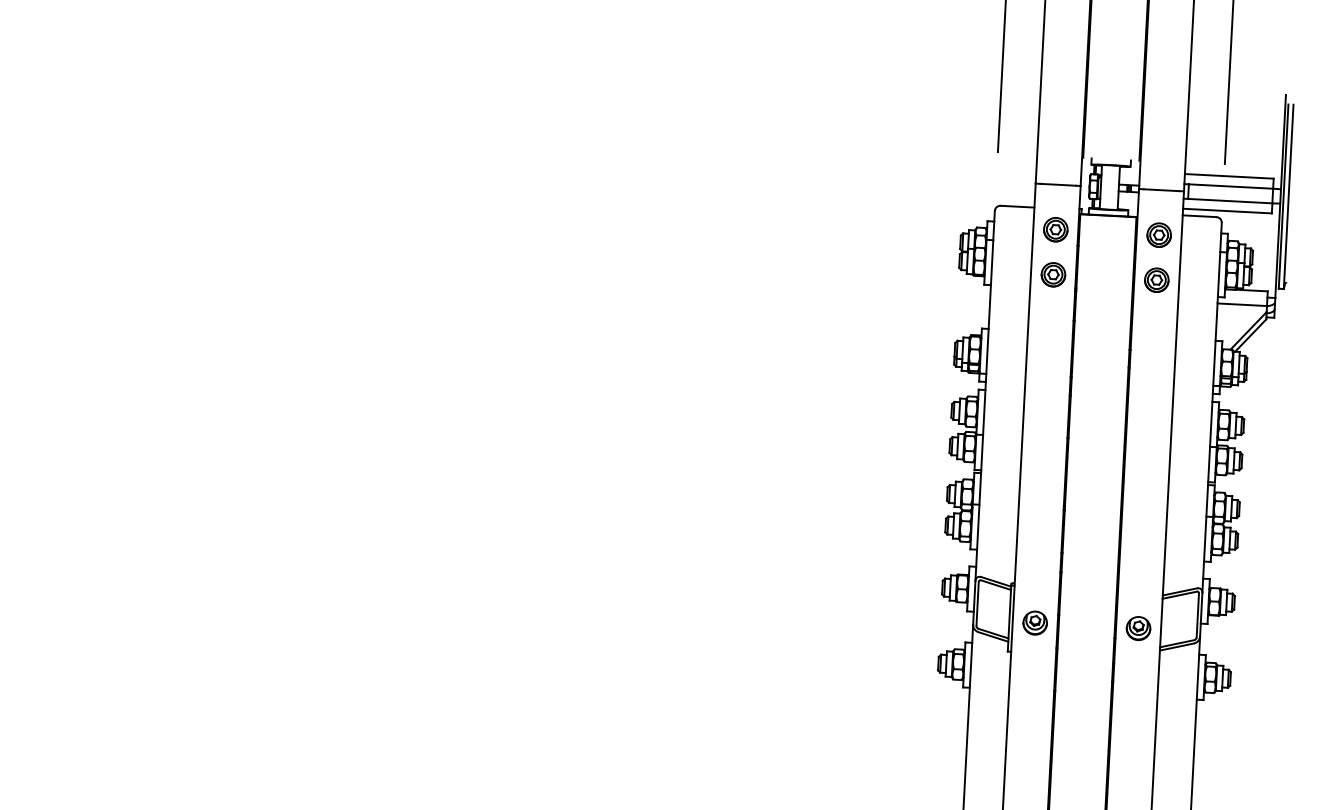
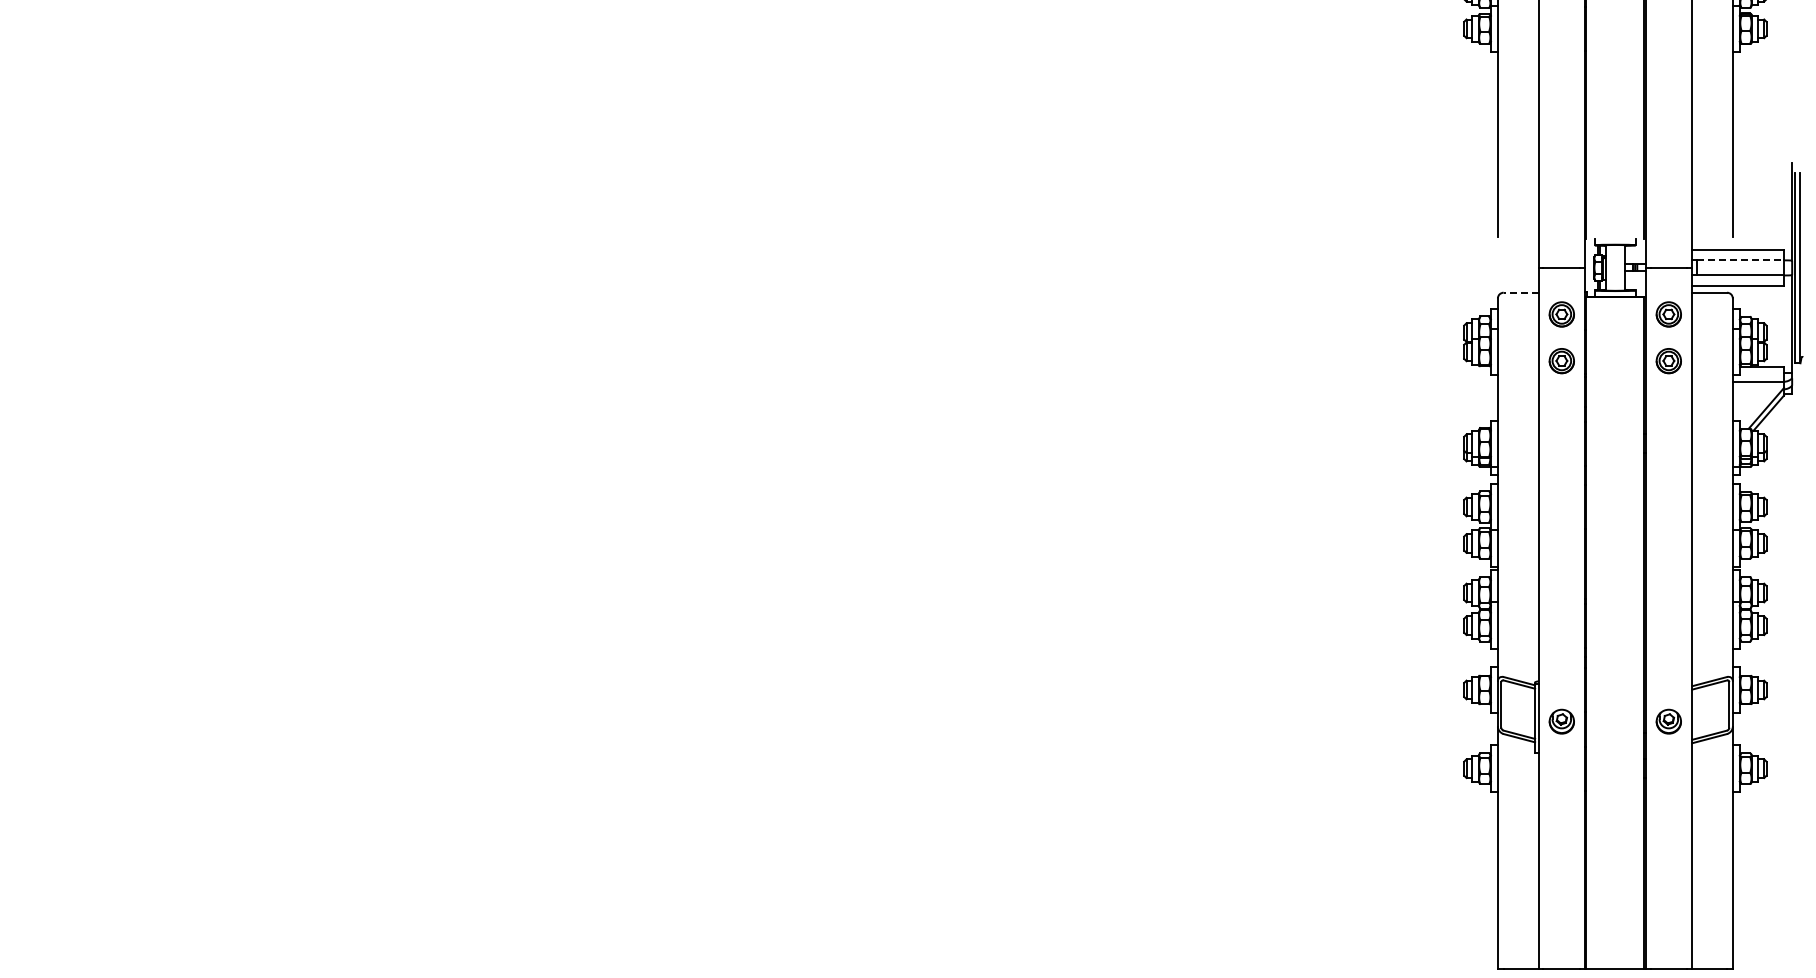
line: (1231, 186) -> (1740, 260), solid -> dashed
line: (1016, 206) -> (1520, 292), solid -> dashed

